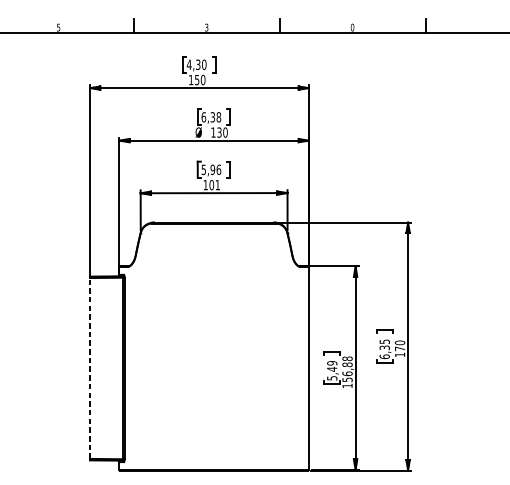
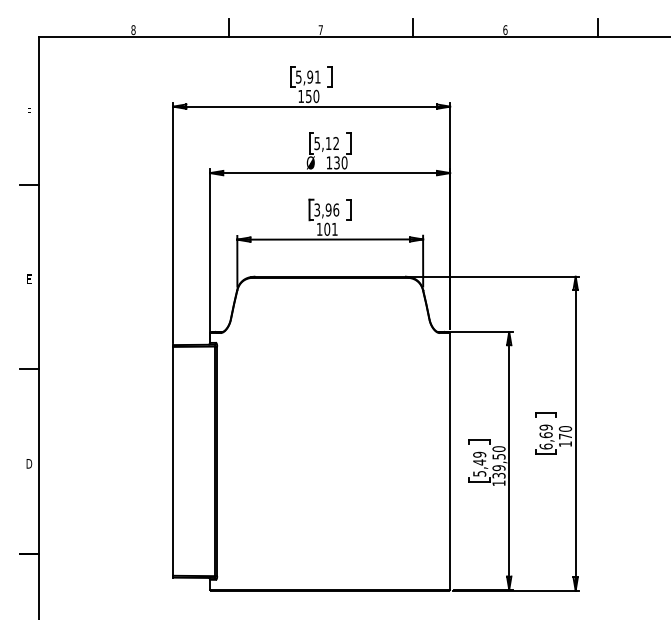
text: (58, 27) -> (133, 30), 5 -> 8
text: (206, 27) -> (320, 30), 3 -> 7
text: (352, 27) -> (505, 29), 0 -> 6
text: (196, 64) -> (307, 76), 4,30 -> 5,91
text: (211, 117) -> (326, 143), 6,38 -> 5,12
text: (203, 169) -> (316, 209), 5,96 -> 3,96
text: (384, 344) -> (545, 431), 6,35 -> 6,69
line: (90, 367) -> (173, 460), dashed -> solid
text: (347, 369) -> (498, 462), 156,88 -> 139,50

